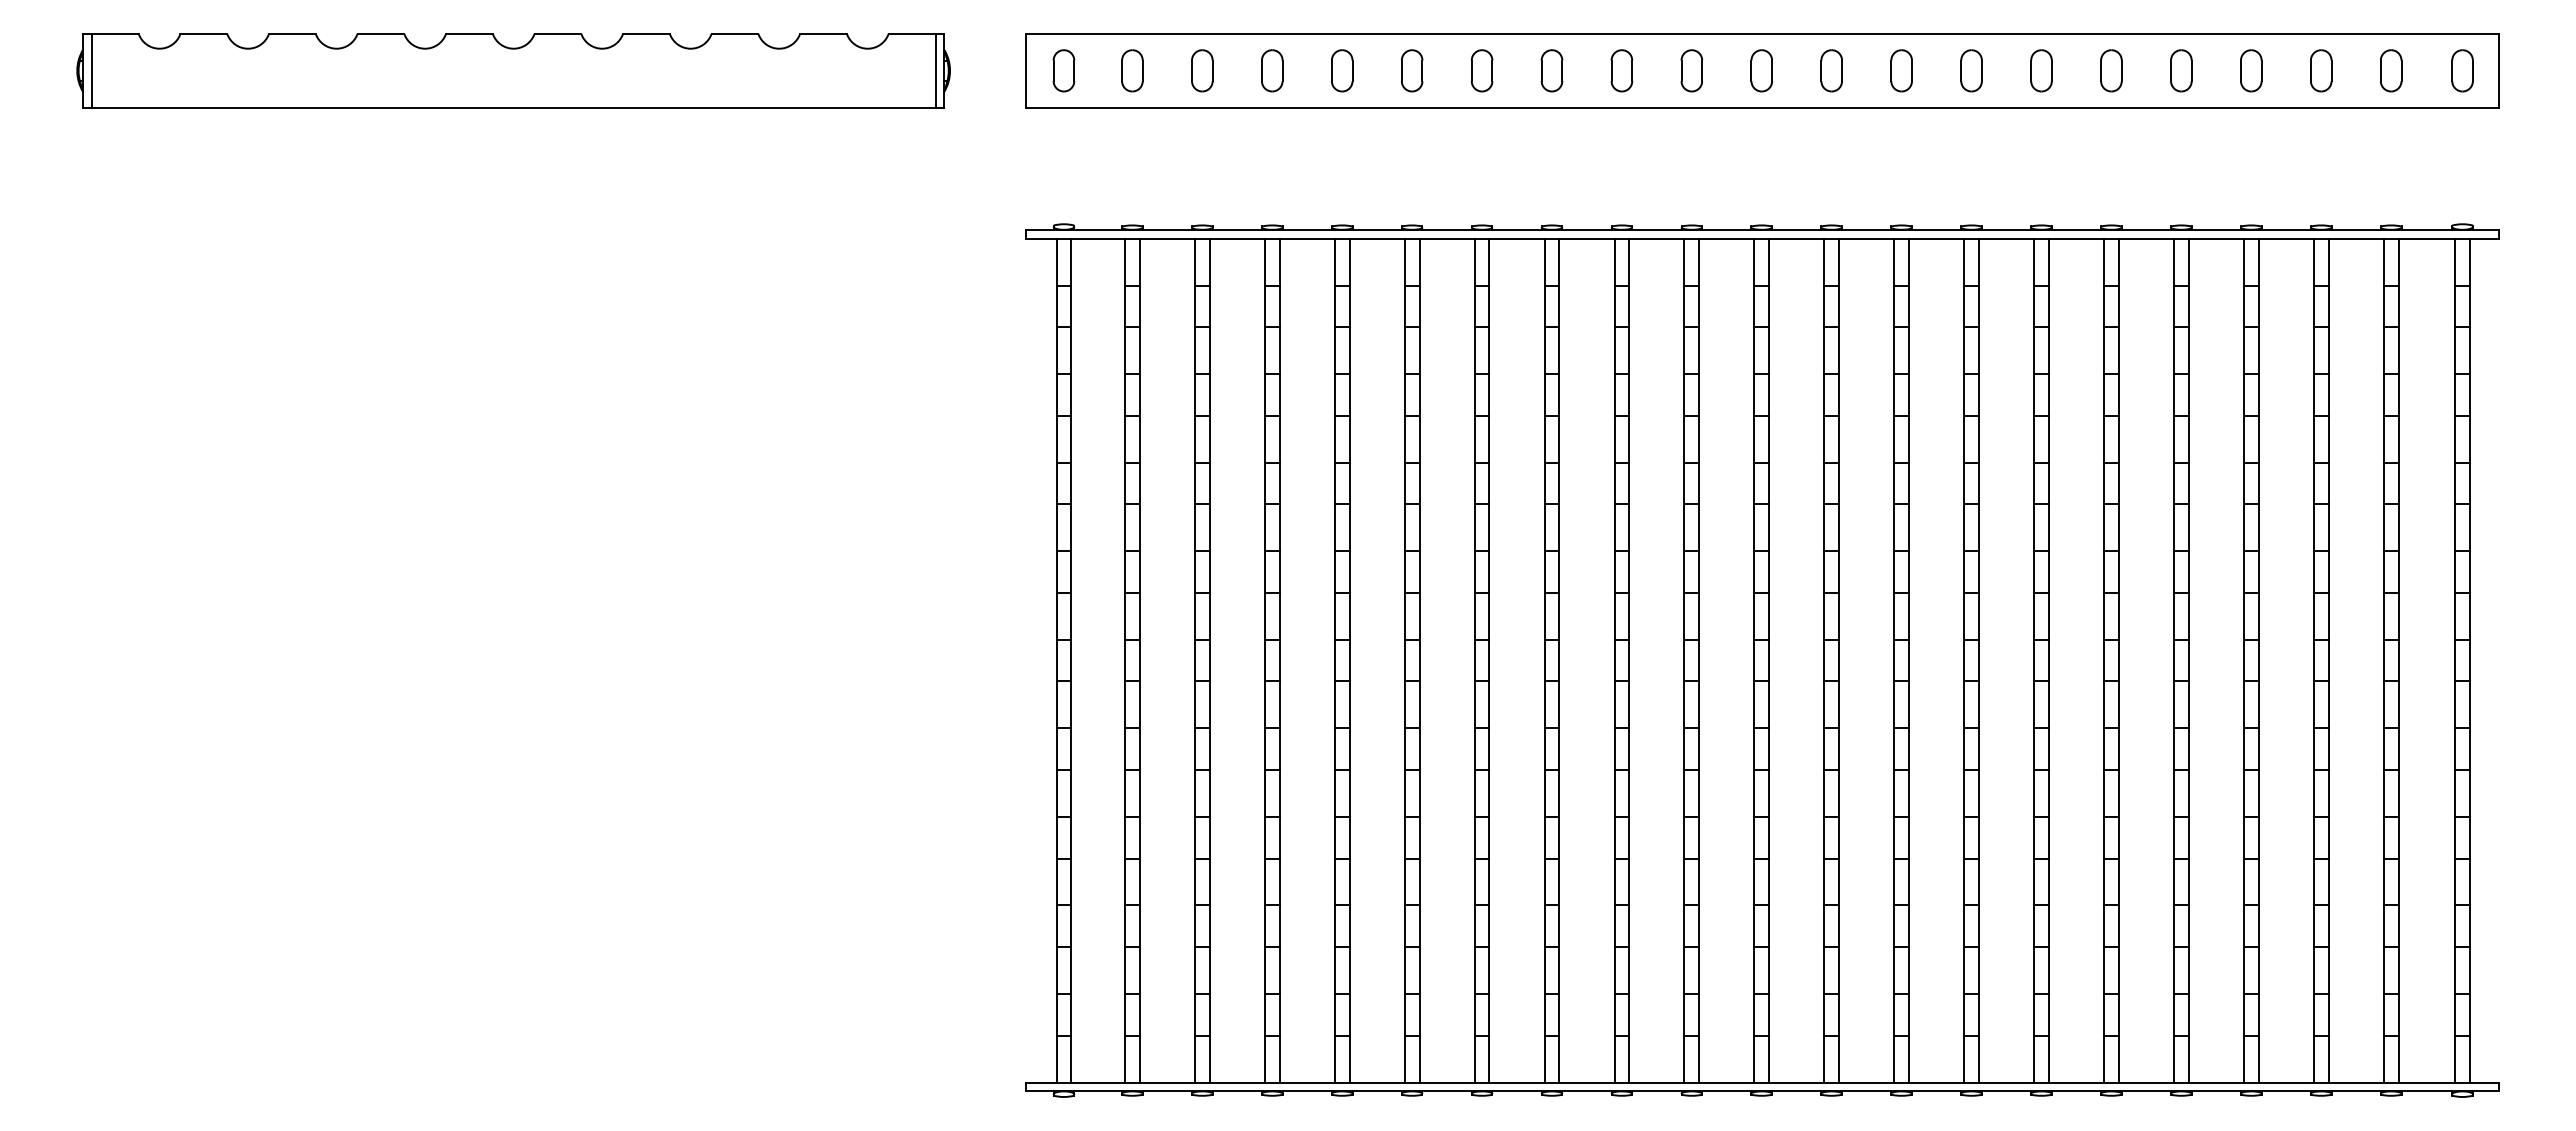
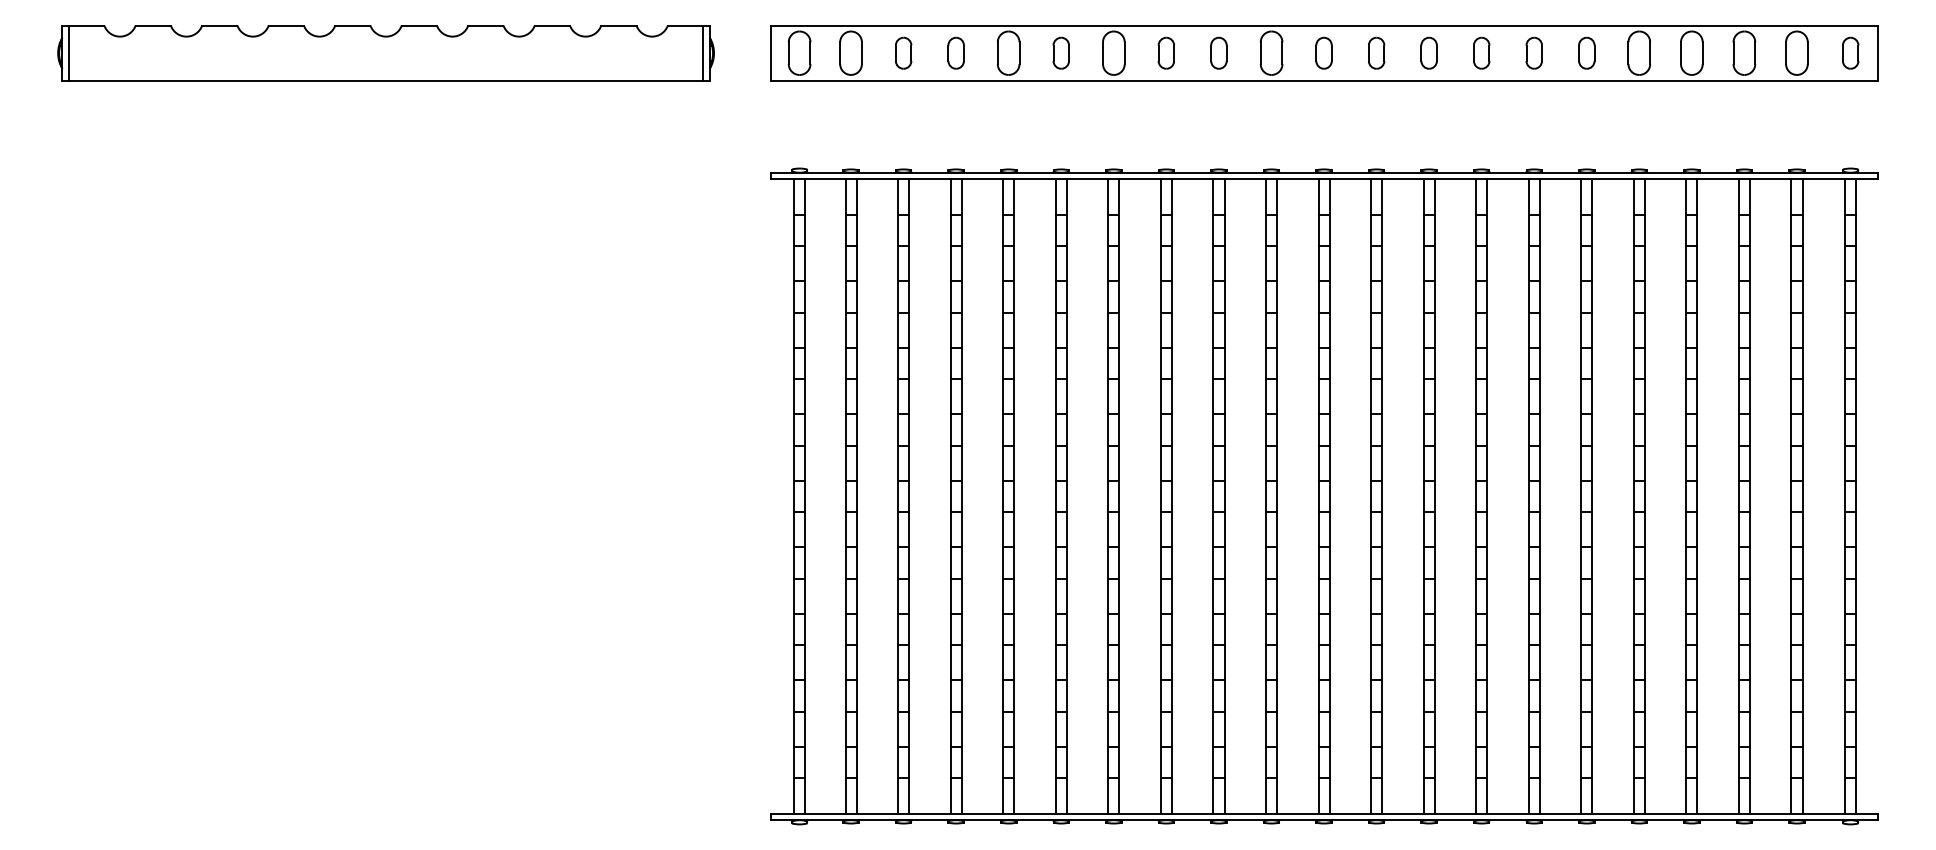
part: (1063, 70) -> (799, 53), size x1.4
part: (1132, 70) -> (851, 53), size x1.4
part: (1342, 70) -> (1008, 53), size x1.4
part: (1481, 70) -> (1113, 53), size x1.4
part: (1691, 70) -> (1271, 53), size x1.4
part: (2181, 70) -> (1639, 53), size x1.4
part: (2251, 70) -> (1692, 53), size x1.4
part: (2321, 70) -> (1744, 53), size x1.4
part: (2391, 70) -> (1797, 53), size x1.4

